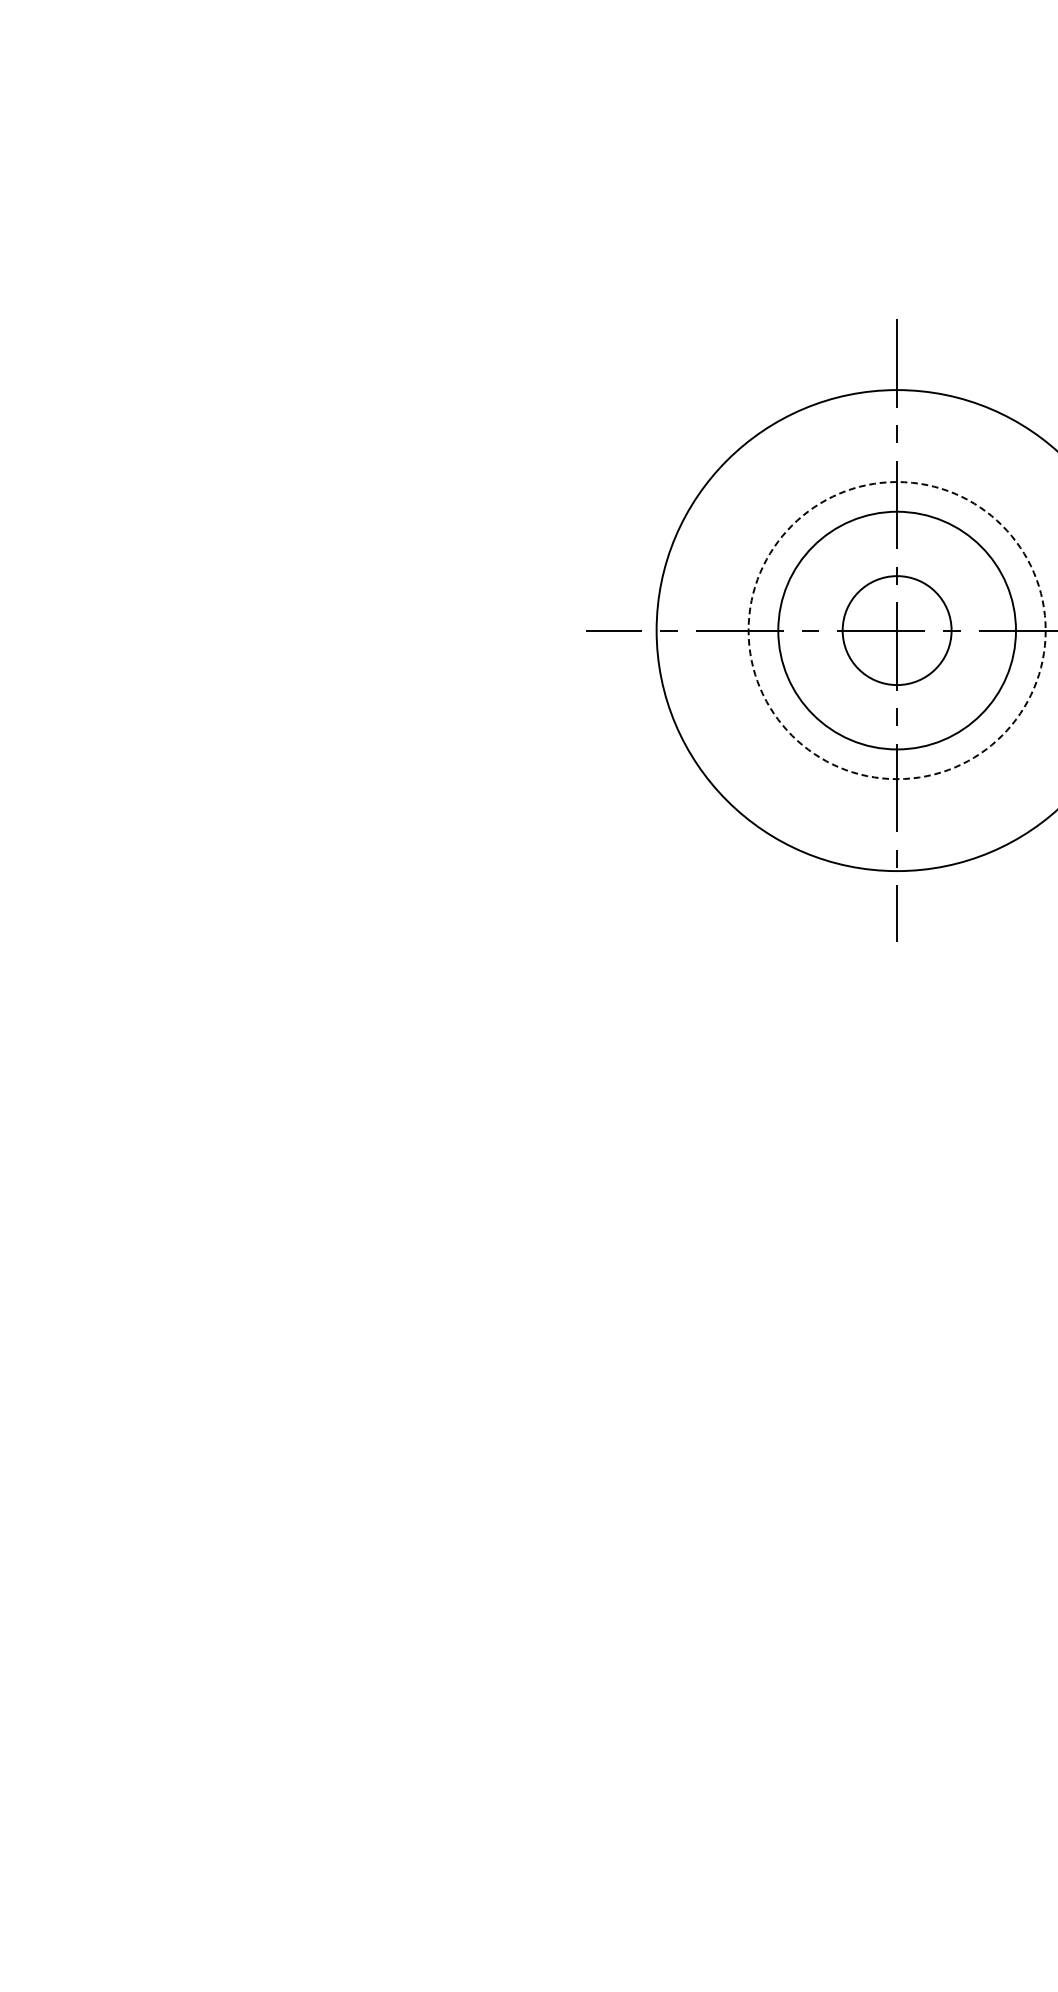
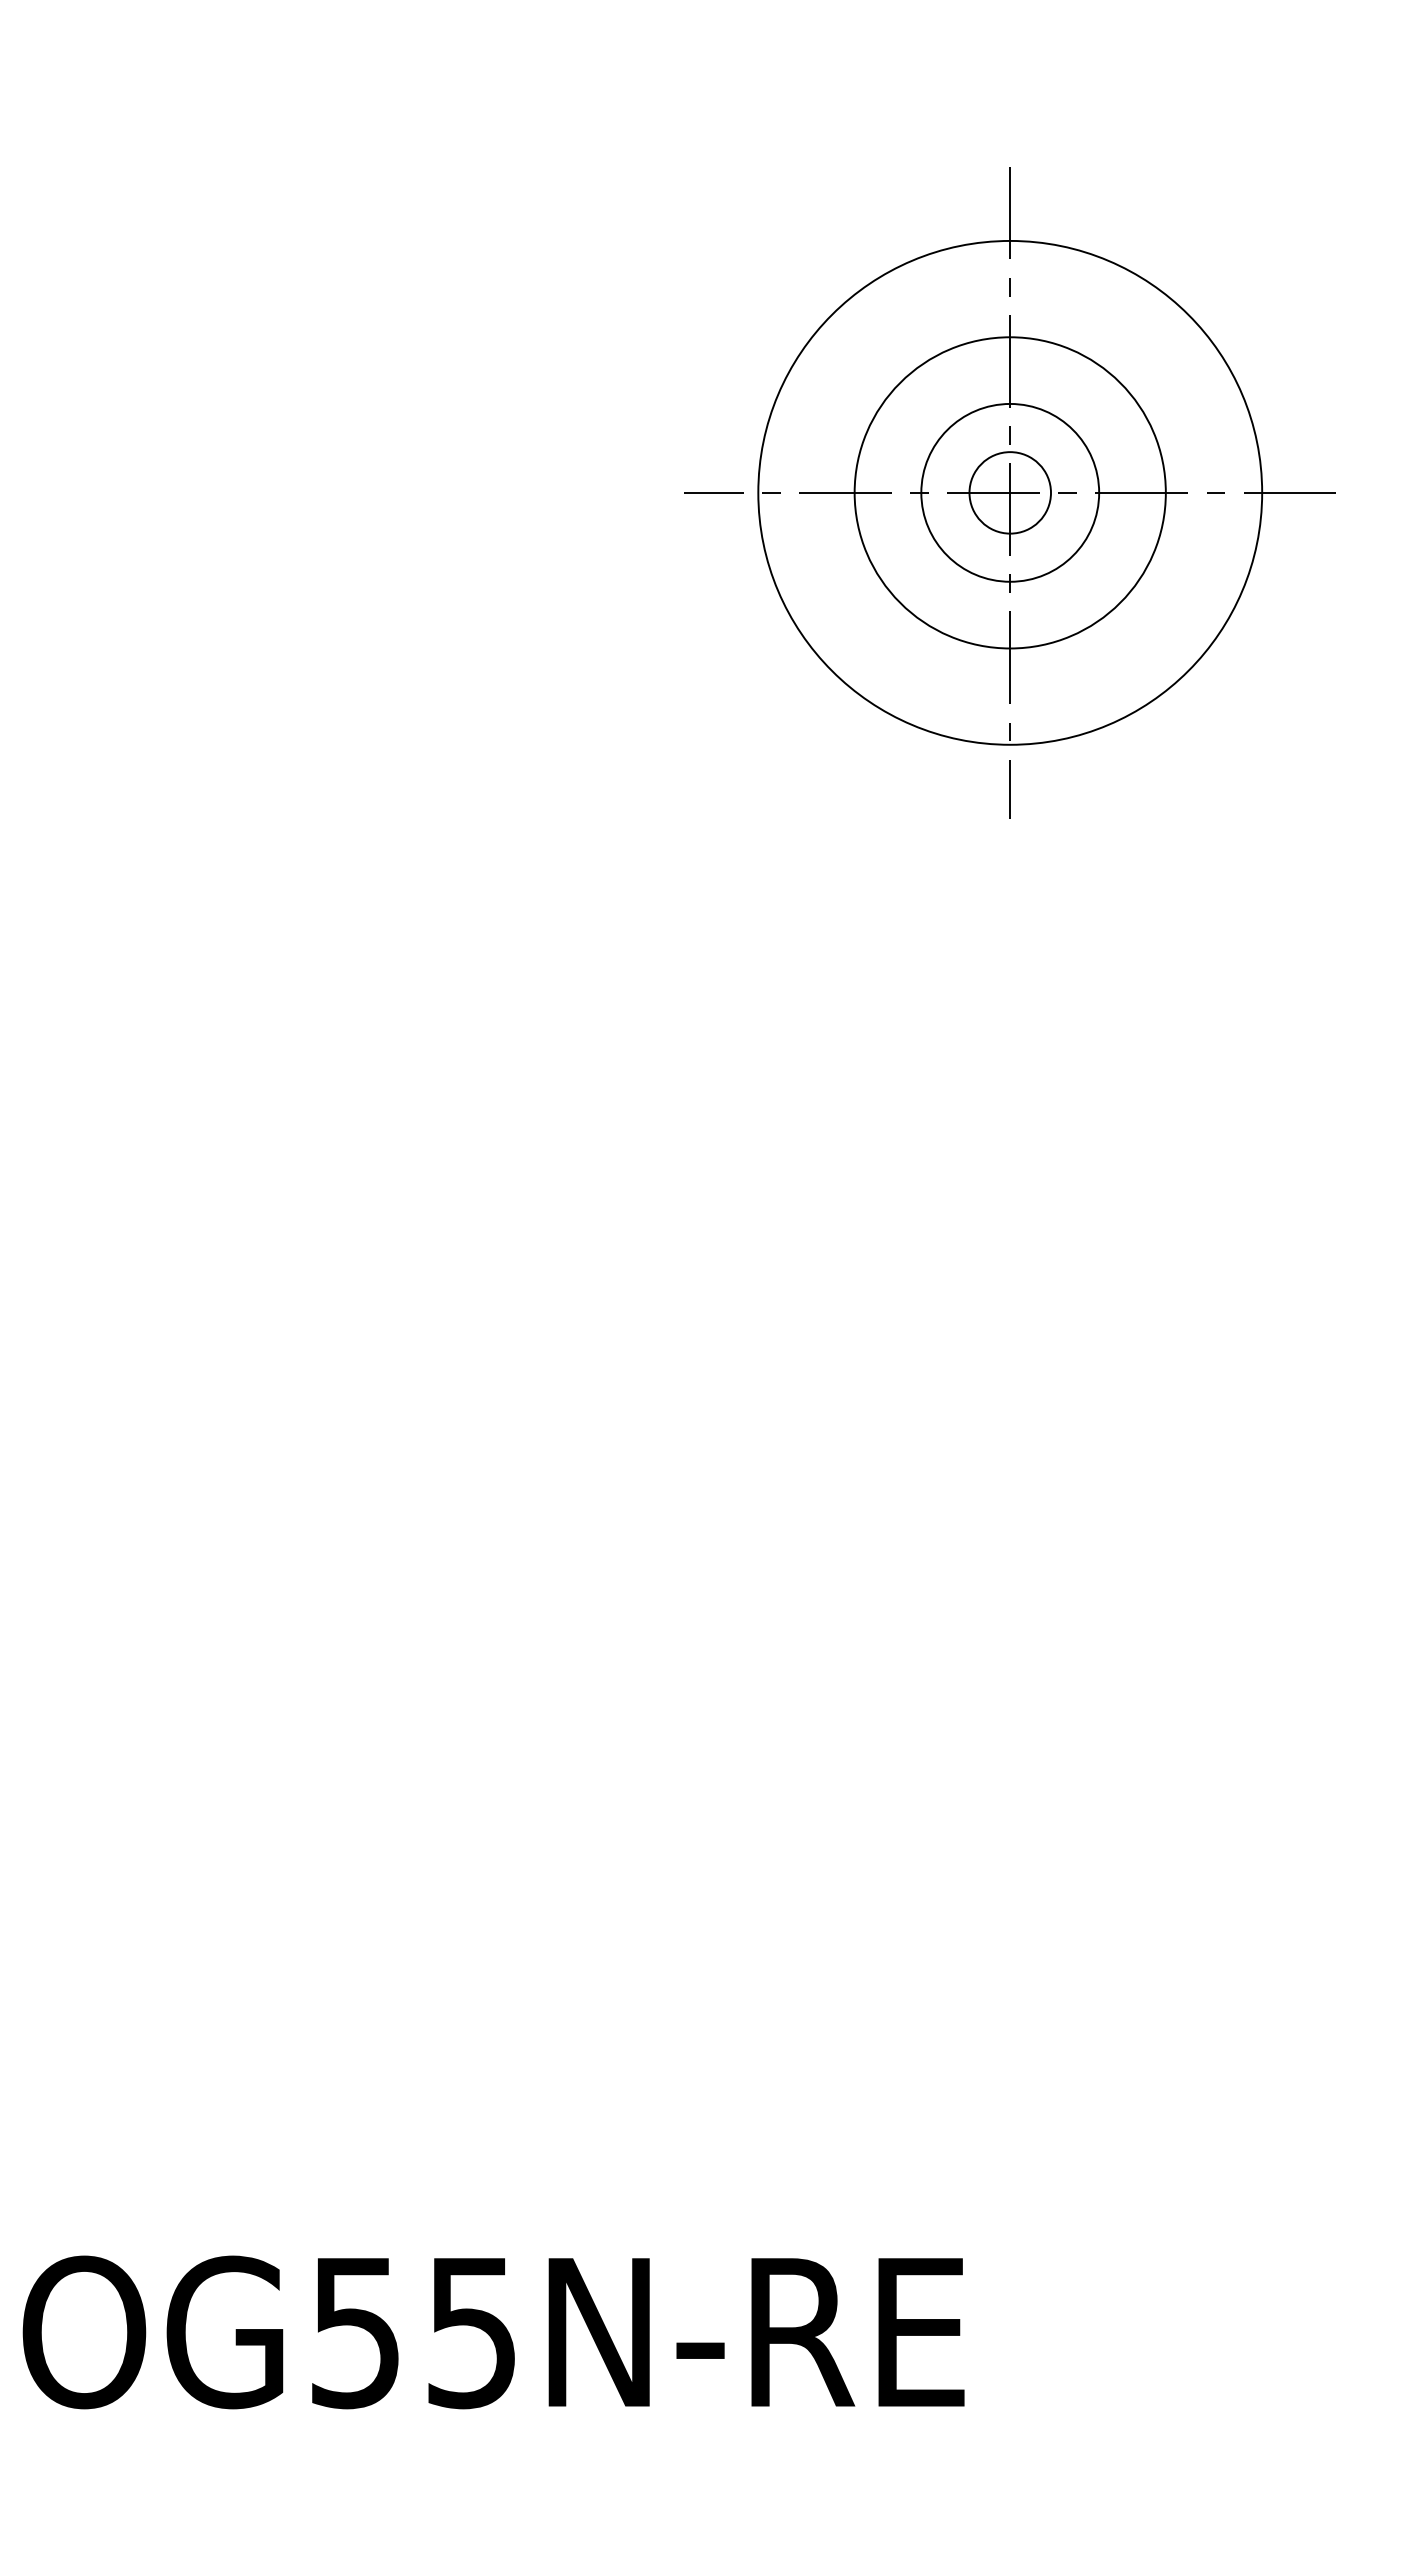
circle: (896, 630) -> (1009, 492), dashed -> solid
circle: (897, 630) -> (1010, 492), size x0.71
circle: (897, 630) -> (1010, 492), size x0.71

